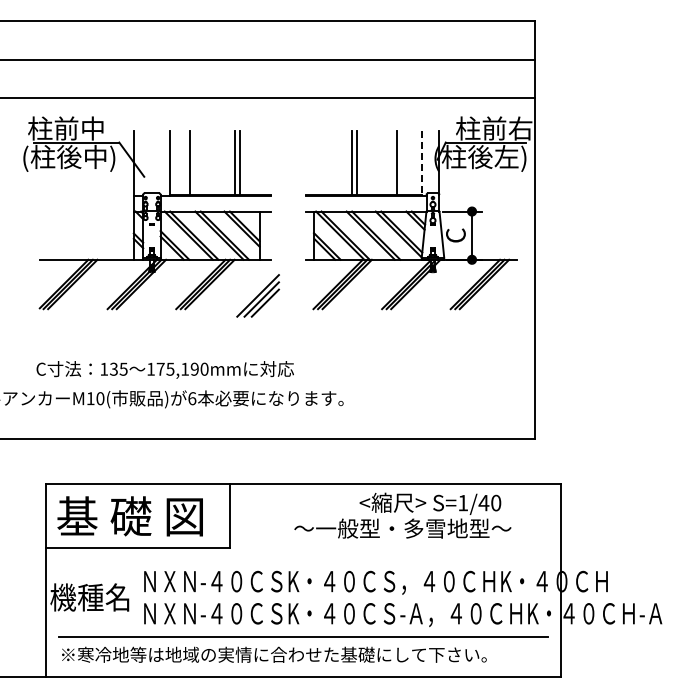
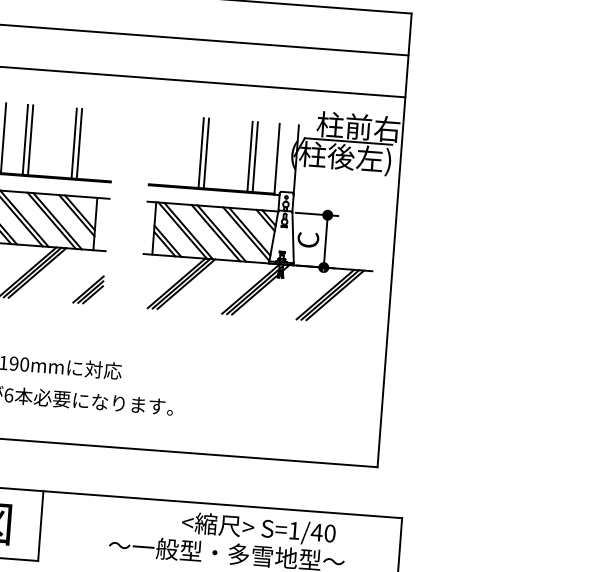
line: (194, 163) -> (30, 140), added
line: (401, 163) -> (255, 157), added
line: (421, 163) -> (276, 158), dashed -> solid
part: (257, 296) -> (88, 289), size x0.62

